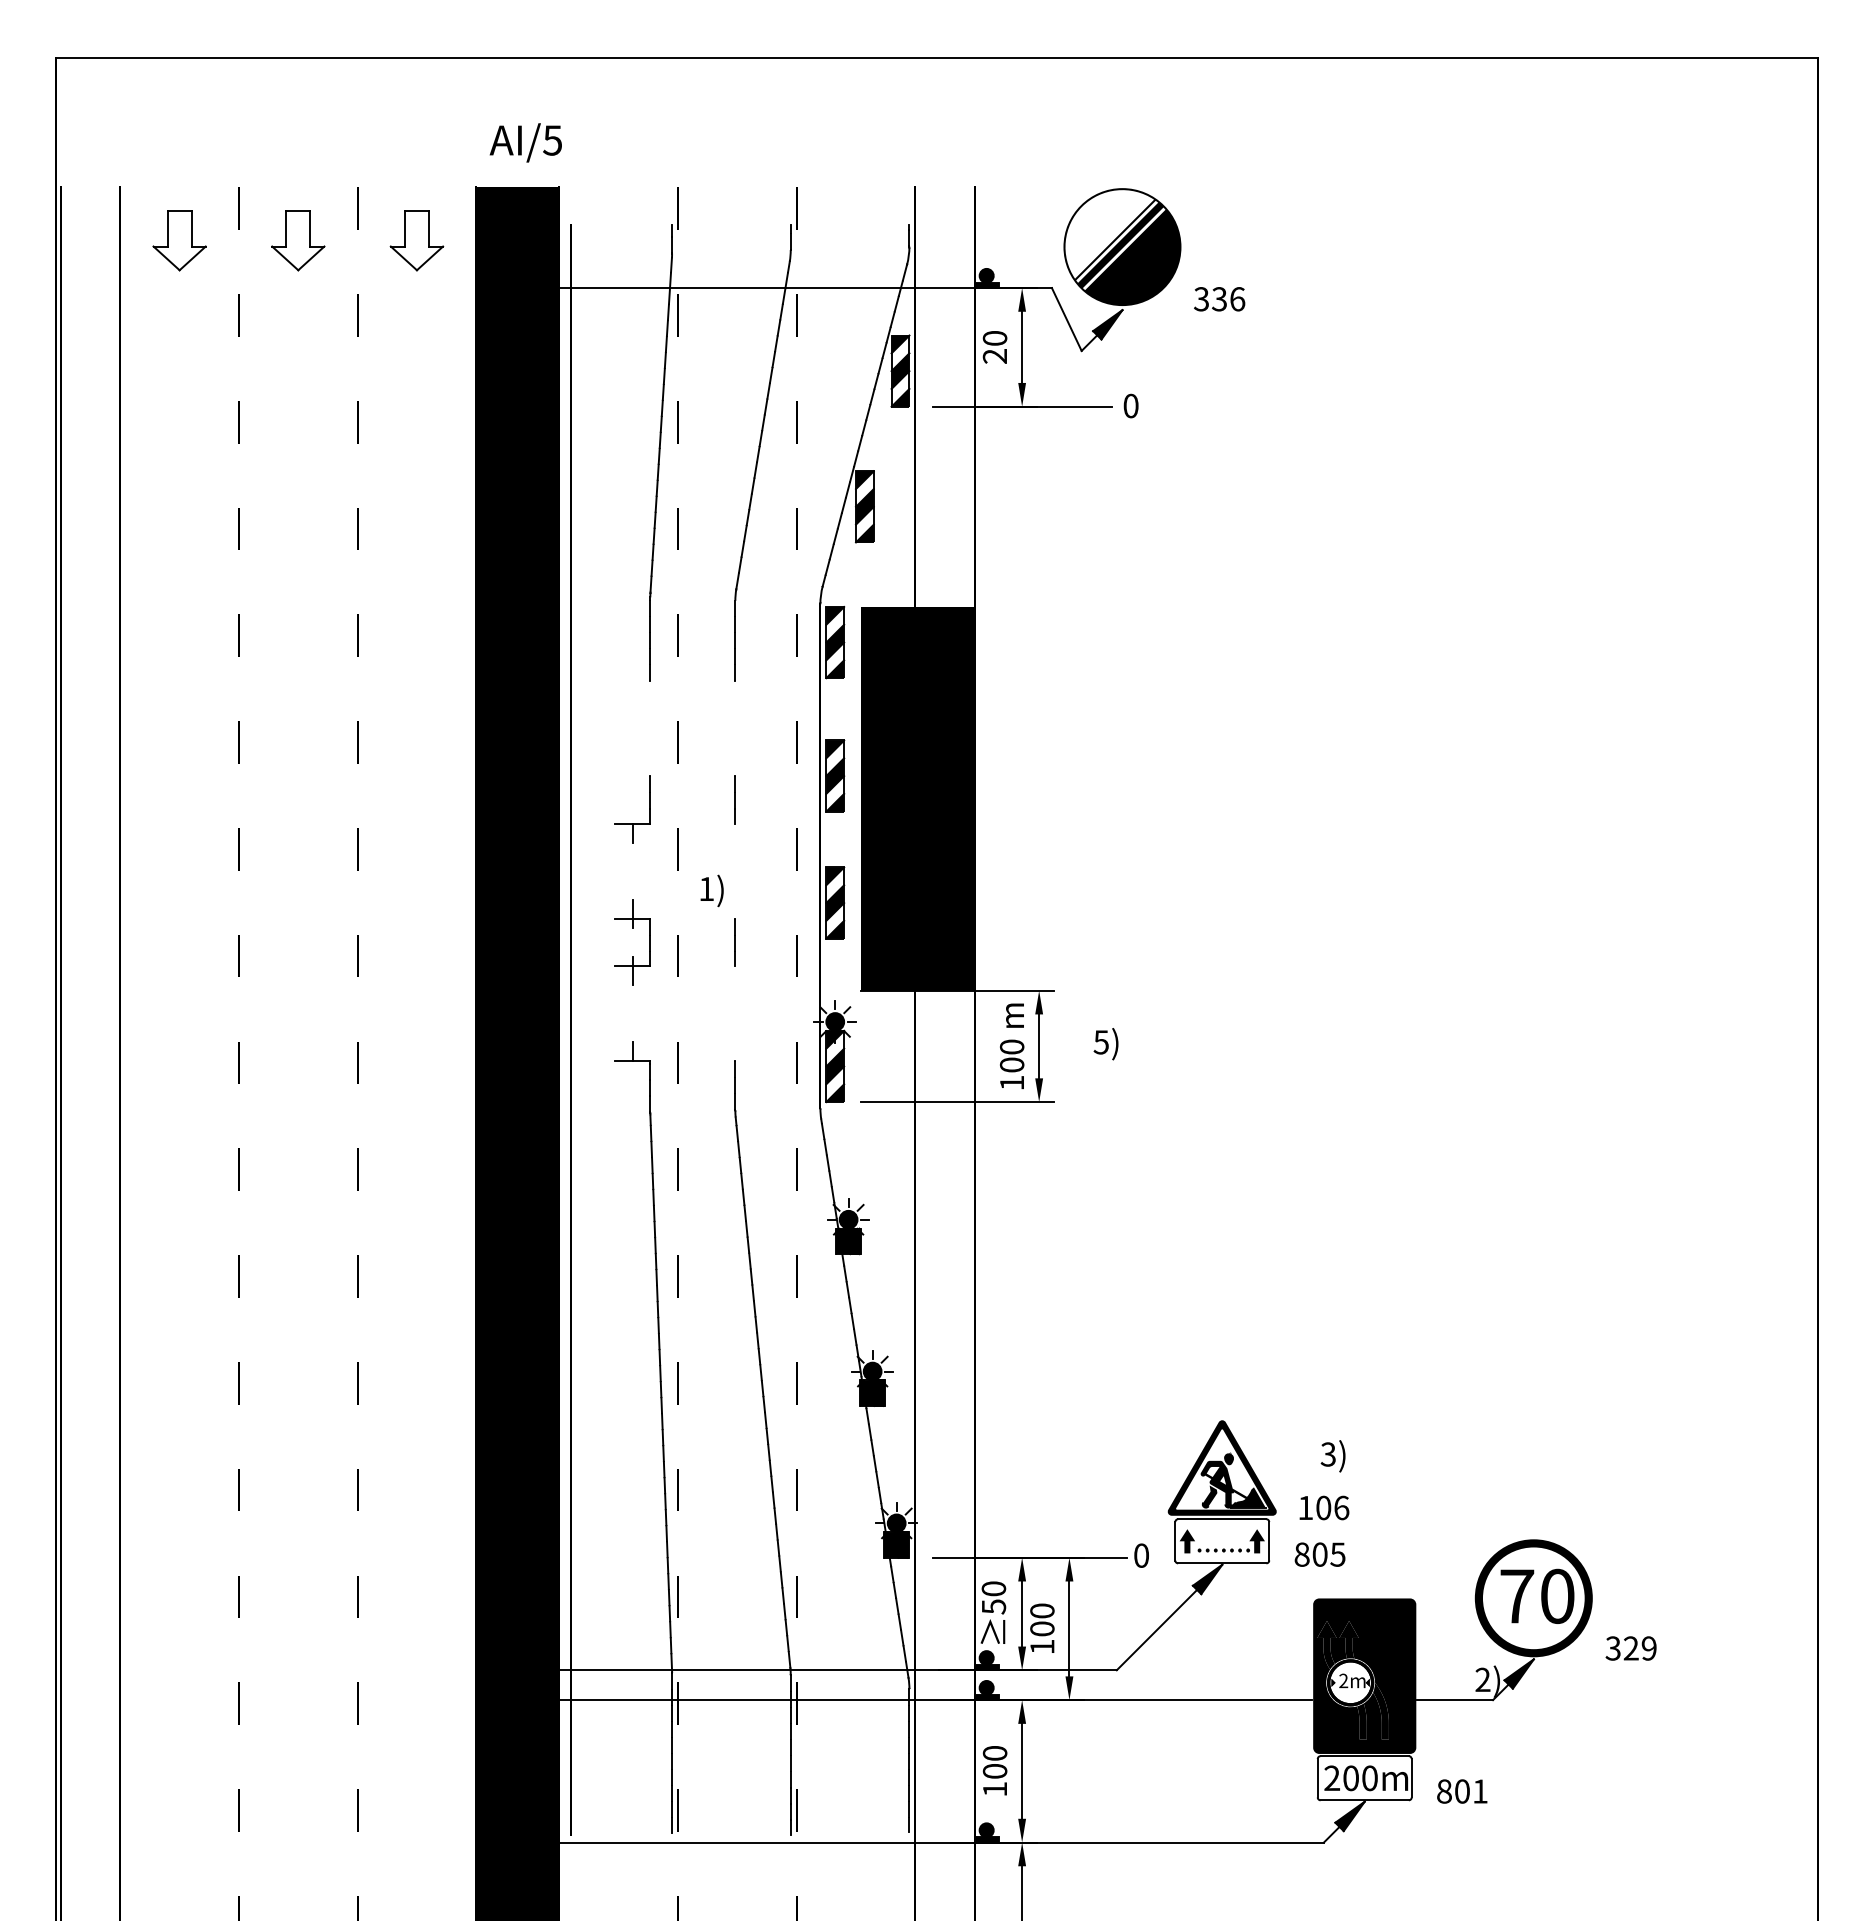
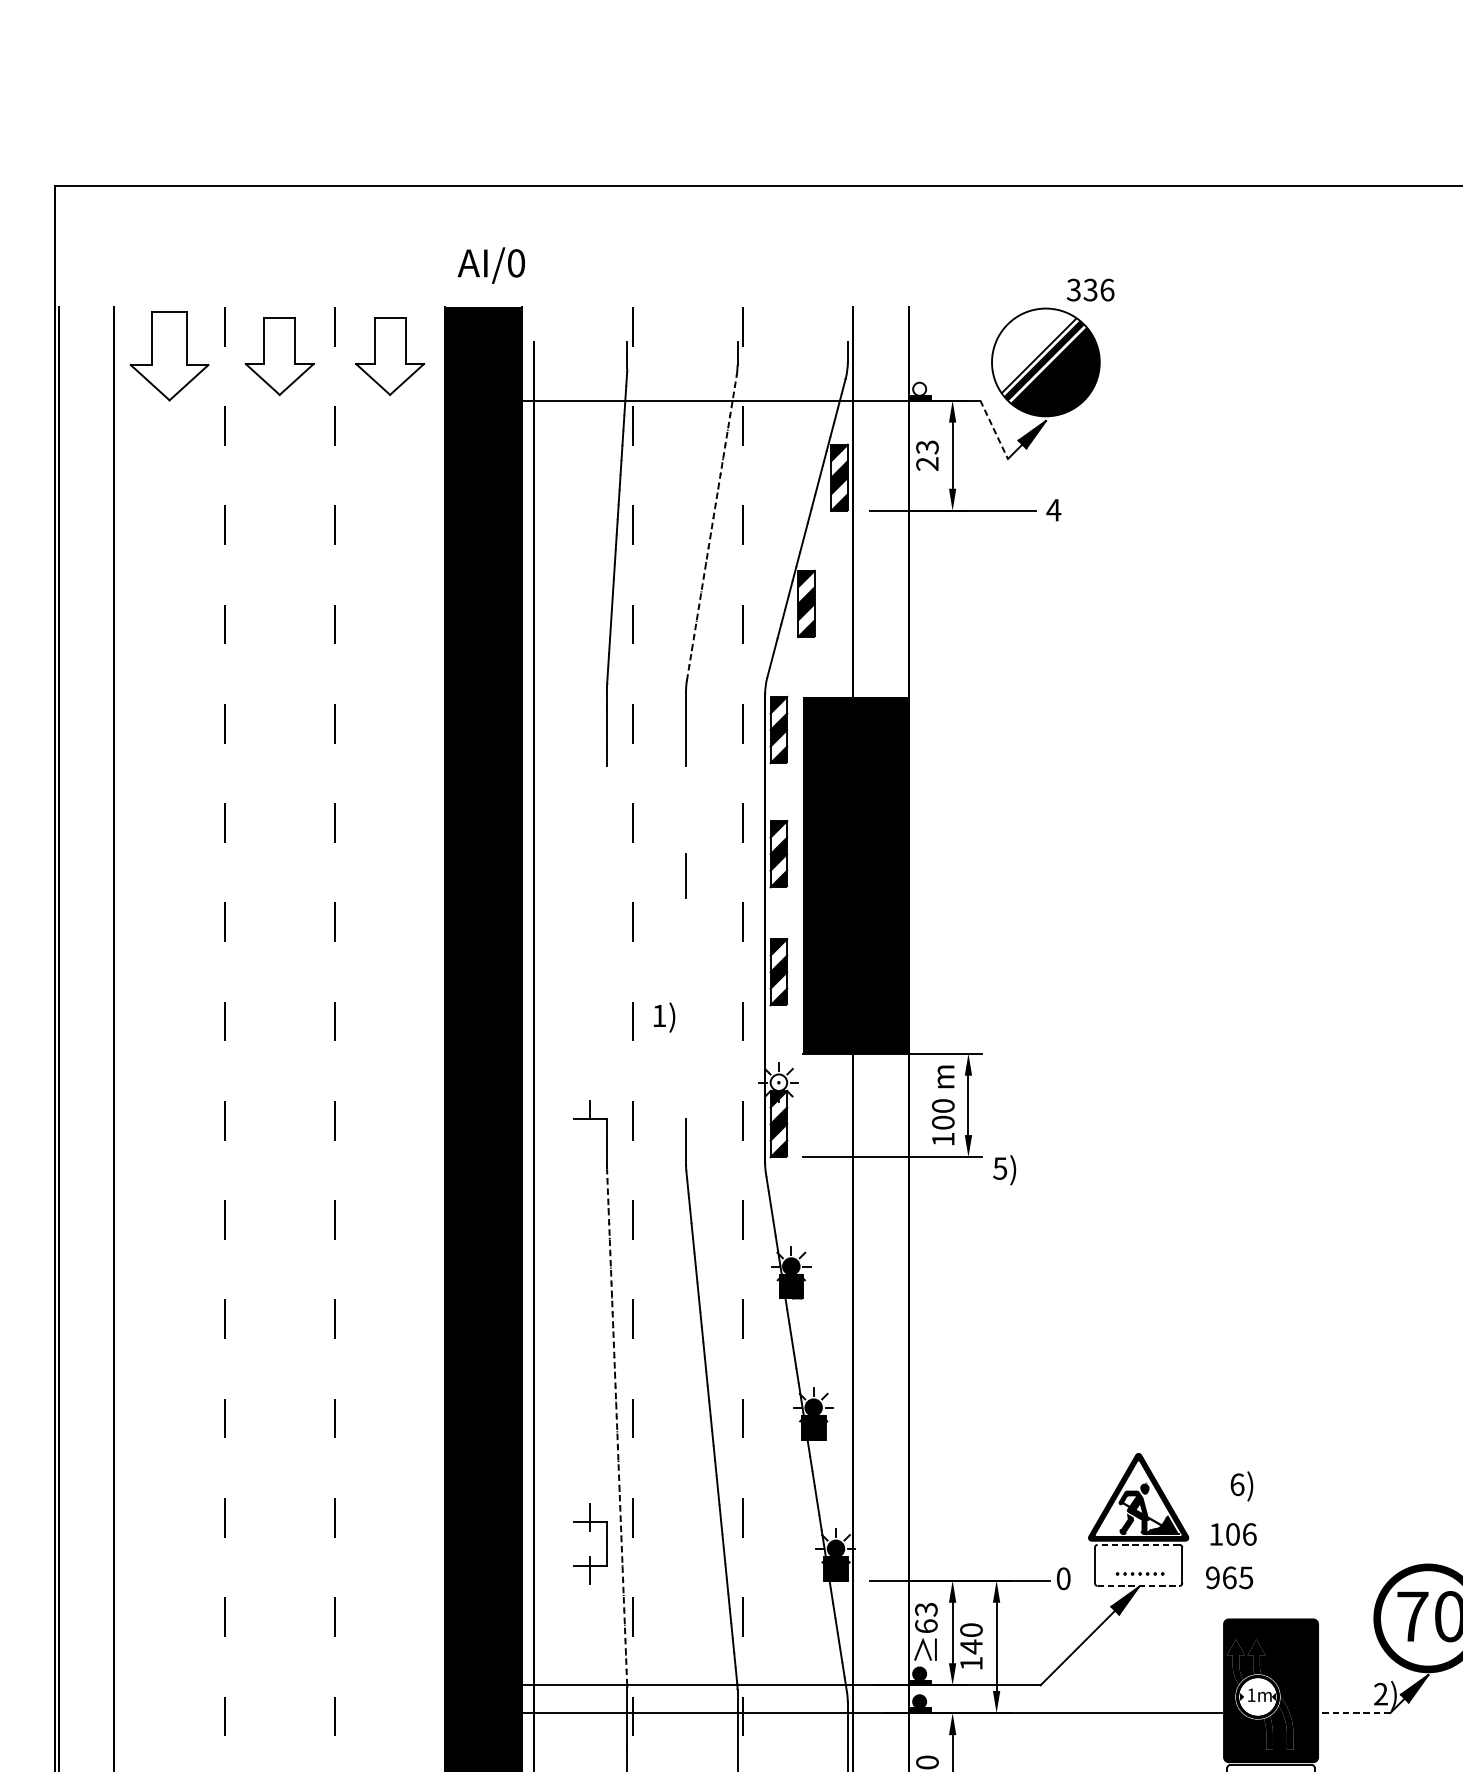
text: (552, 140) -> (516, 263), AI/5 -> AI/0
part: (179, 240) -> (169, 356), size x1.6
part: (298, 240) -> (280, 356), size x1.4
part: (416, 240) -> (389, 356), size x1.4
fill: (986, 275) -> (919, 388), removed
text: (1219, 299) -> (1090, 290), moved
line: (1066, 319) -> (993, 429), solid -> dashed
text: (995, 338) -> (927, 447), 20 -> 23
text: (1130, 405) -> (1053, 509), 0 -> 4
line: (763, 424) -> (712, 527), solid -> dashed
part: (632, 823) -> (590, 898), removed
text: (711, 890) -> (663, 1017), moved
part: (632, 928) -> (590, 1531), moved
line: (734, 942) -> (685, 1008), removed
fill: (835, 1021) -> (779, 1082), removed
text: (1105, 1044) -> (1004, 1170), moved
line: (661, 1392) -> (617, 1427), solid -> dashed
text: (1328, 1454) -> (1237, 1484), 3) -> 6)
line: (1221, 1519) -> (1137, 1545), solid -> dashed
fill: (1187, 1541) -> (1106, 1565), removed
fill: (1256, 1541) -> (1170, 1565), removed
text: (1310, 1554) -> (1220, 1577), 805 -> 965
line: (1222, 1563) -> (1138, 1586), solid -> dashed
text: (993, 1597) -> (926, 1617), 50 -> 63
text: (1042, 1629) -> (971, 1647), 100 -> 140
text: (1343, 1680) -> (1251, 1694), 2m -> 1m
line: (1455, 1700) -> (1355, 1713), solid -> dashed

